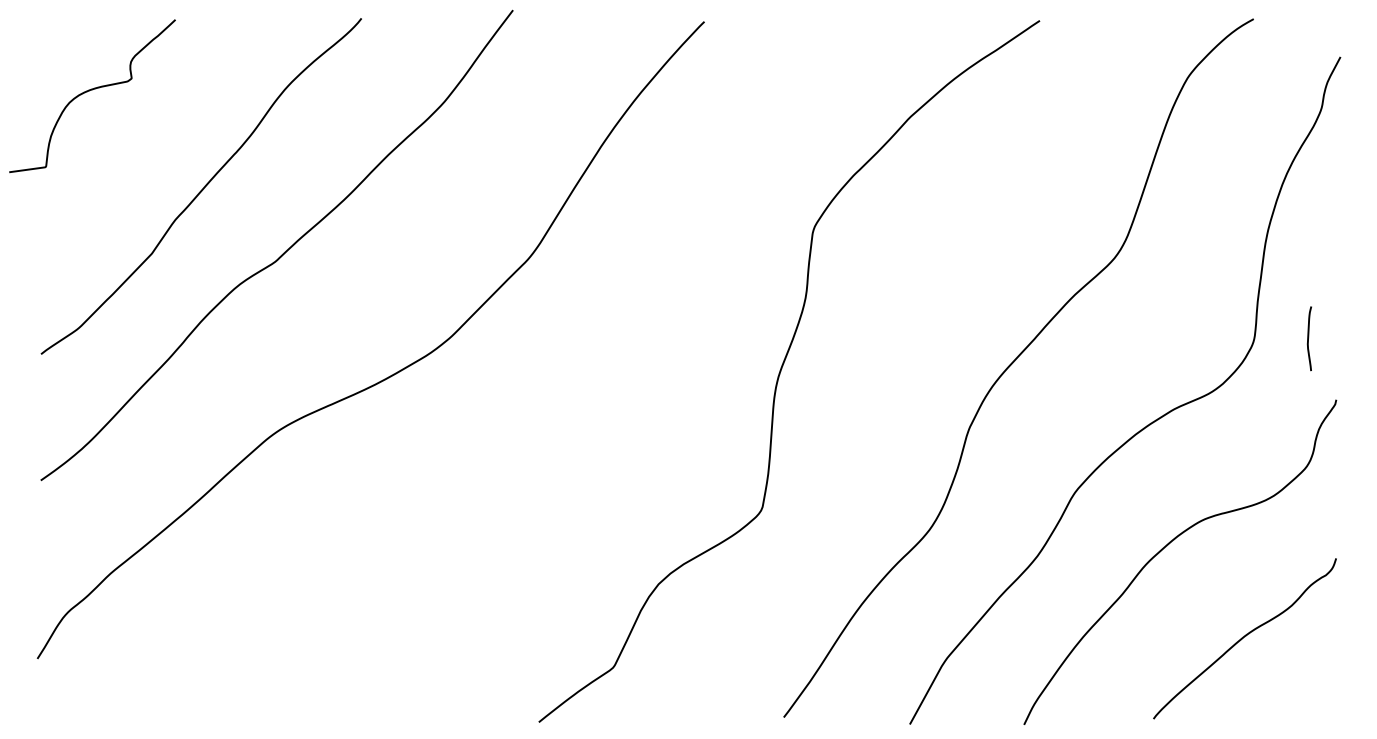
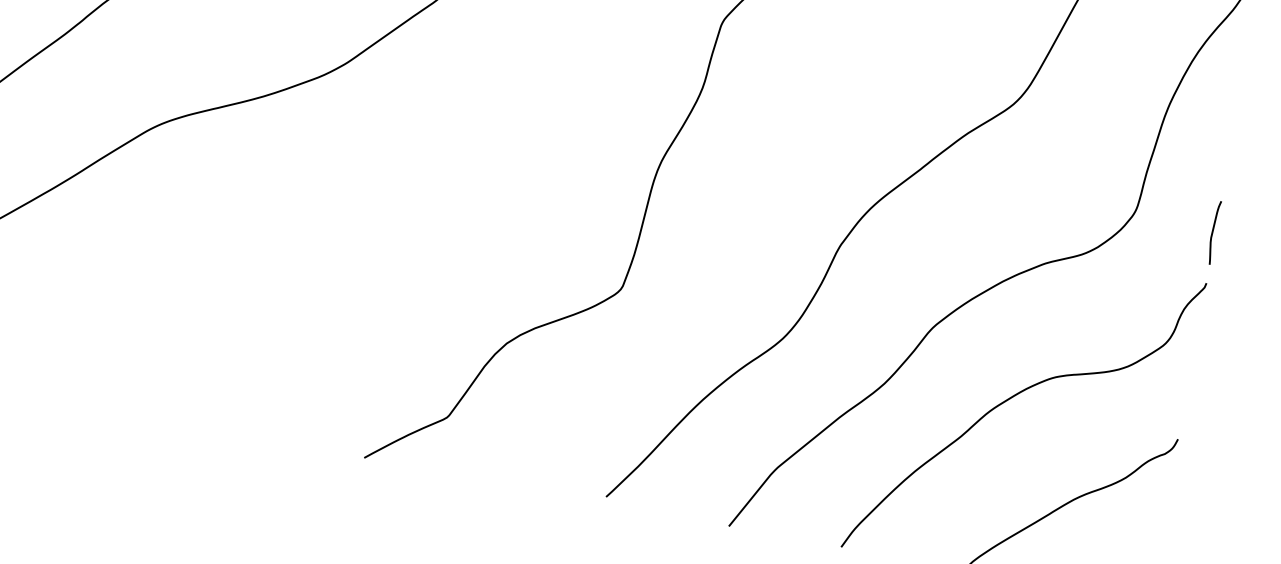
curve: (1308, 338) -> (1212, 232), moved

